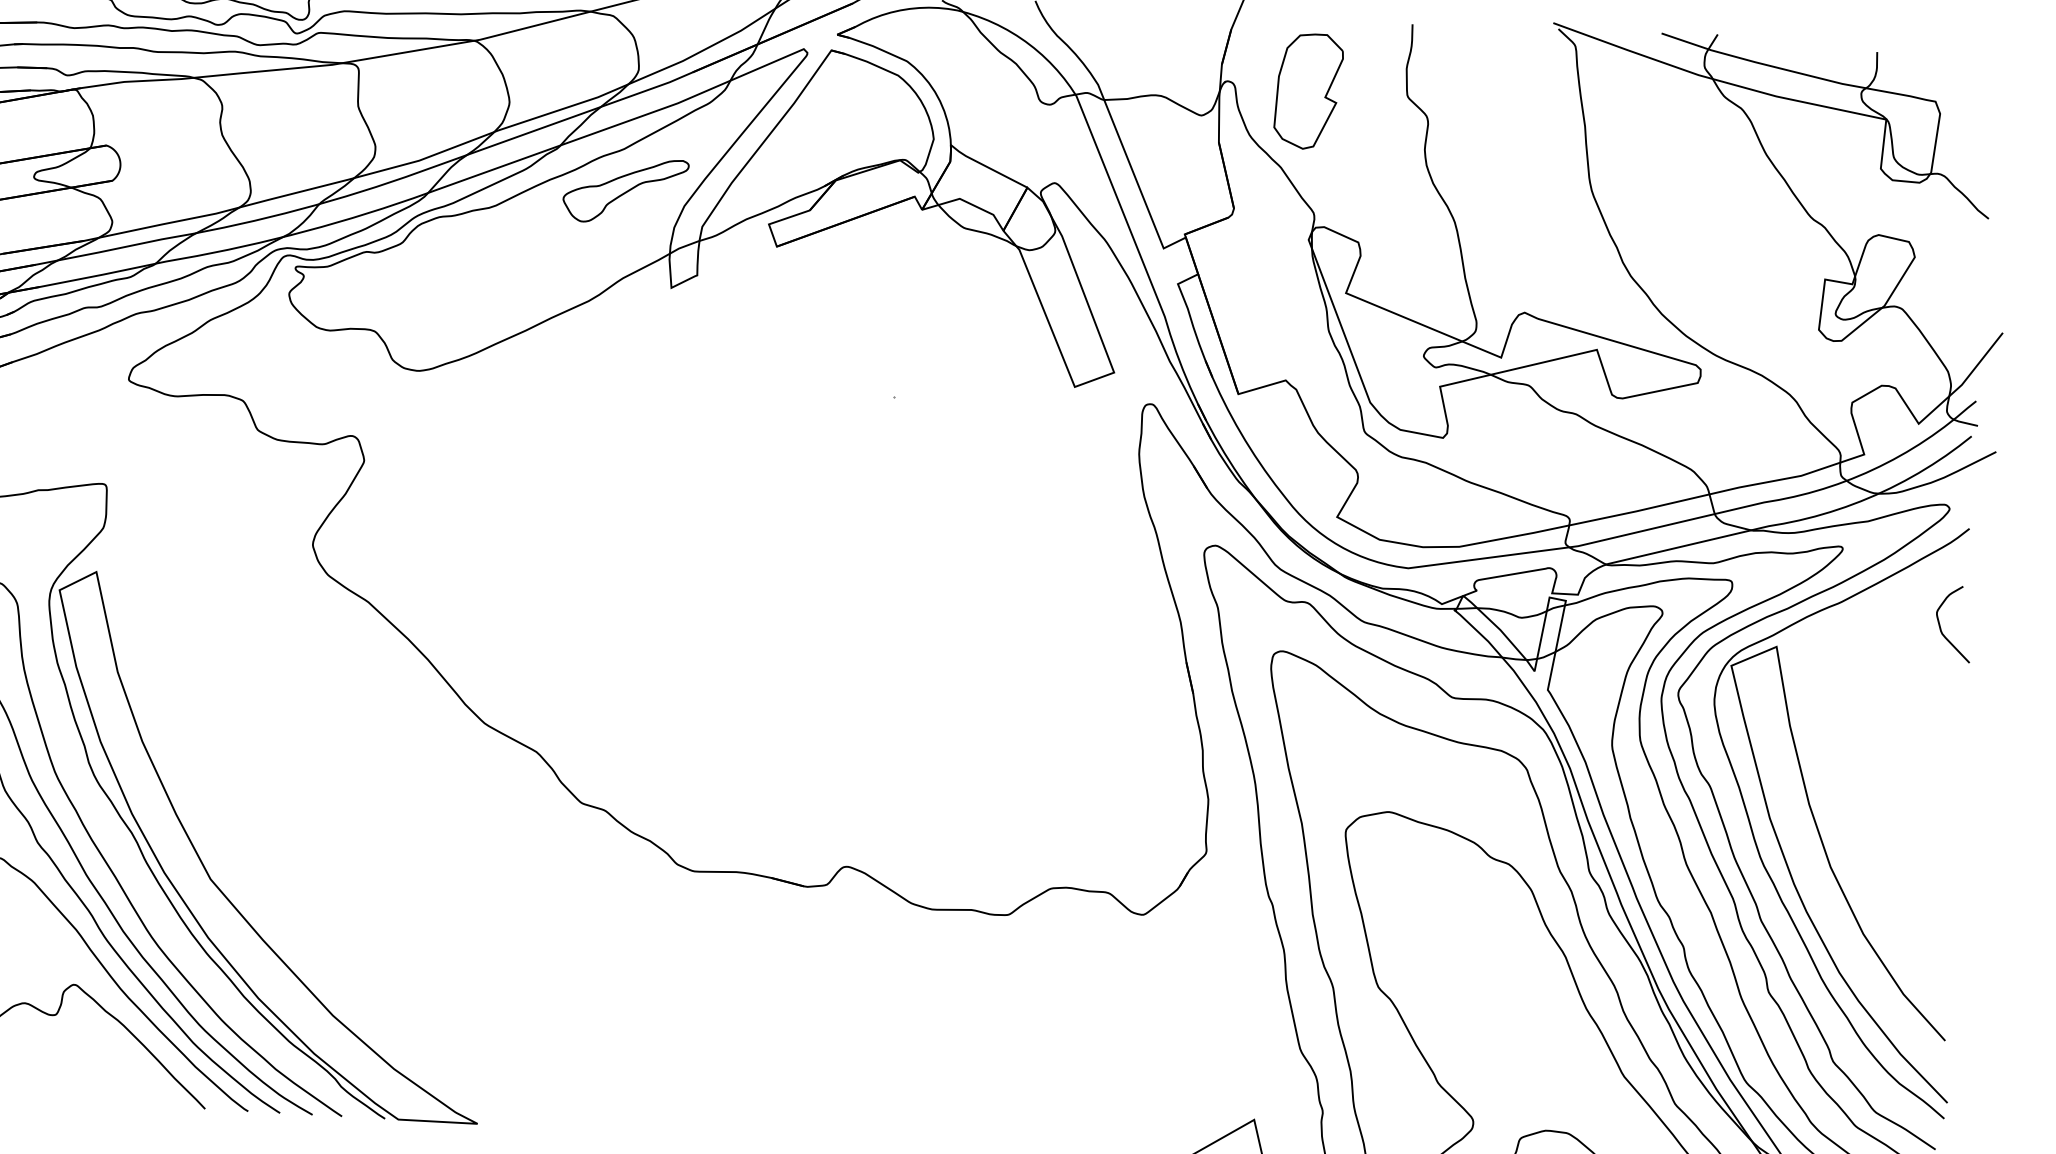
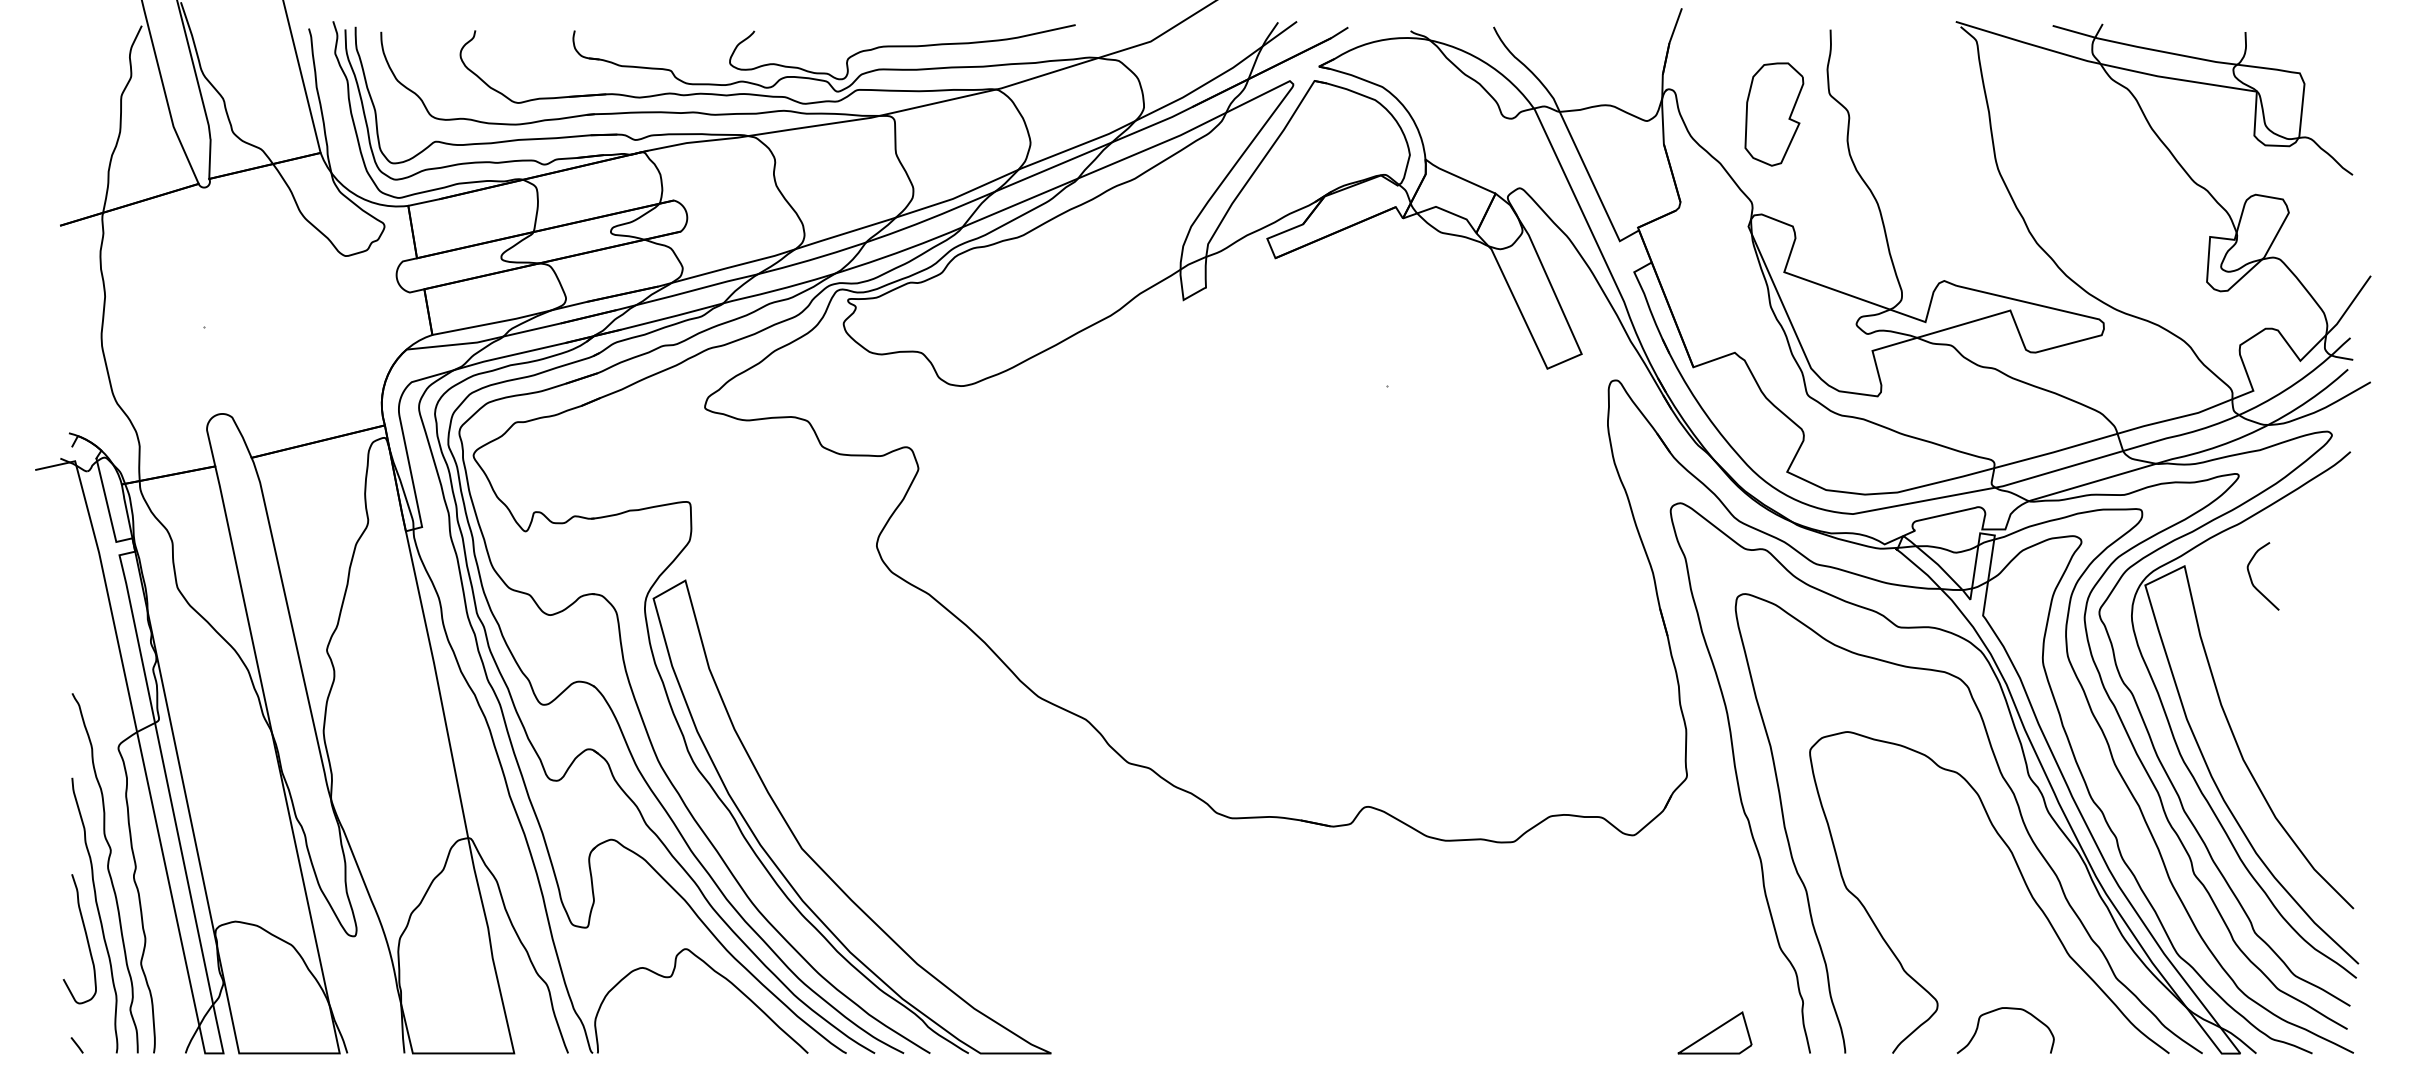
part: (1308, 91) -> (1774, 114), moved
part: (624, 190) -> (1137, 215), removed
curve: (1941, 627) -> (2252, 580), moved

